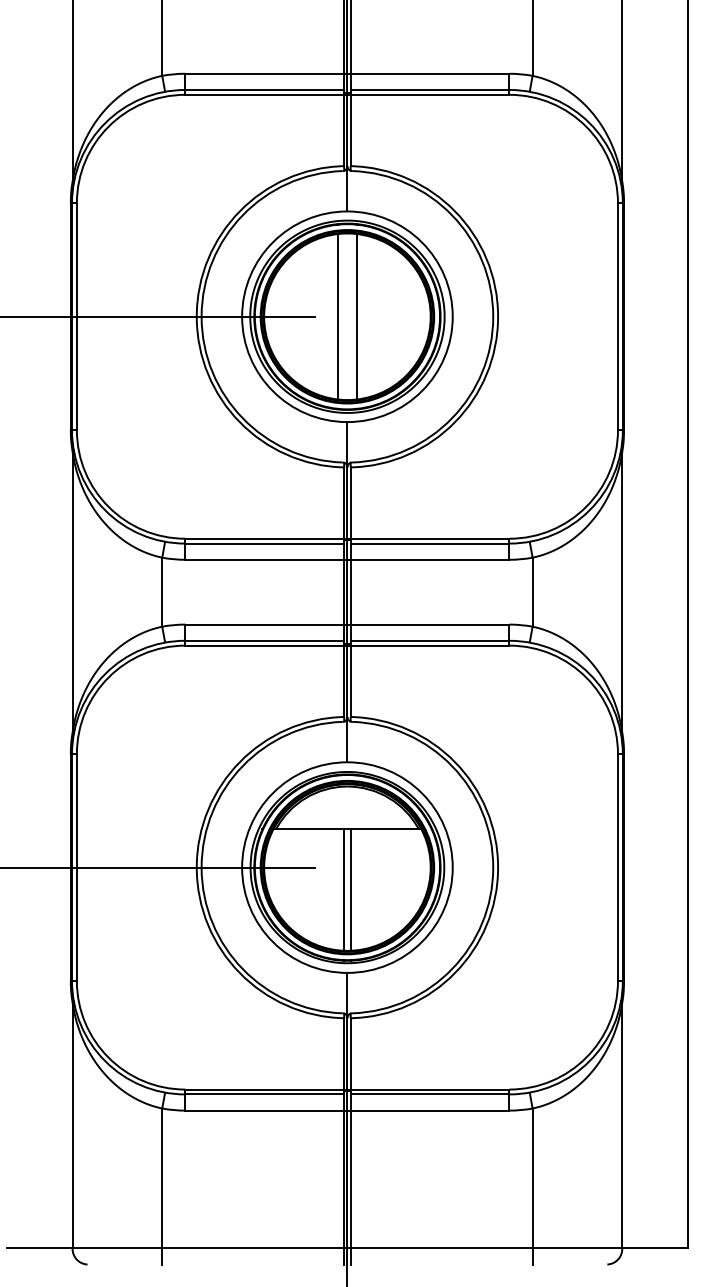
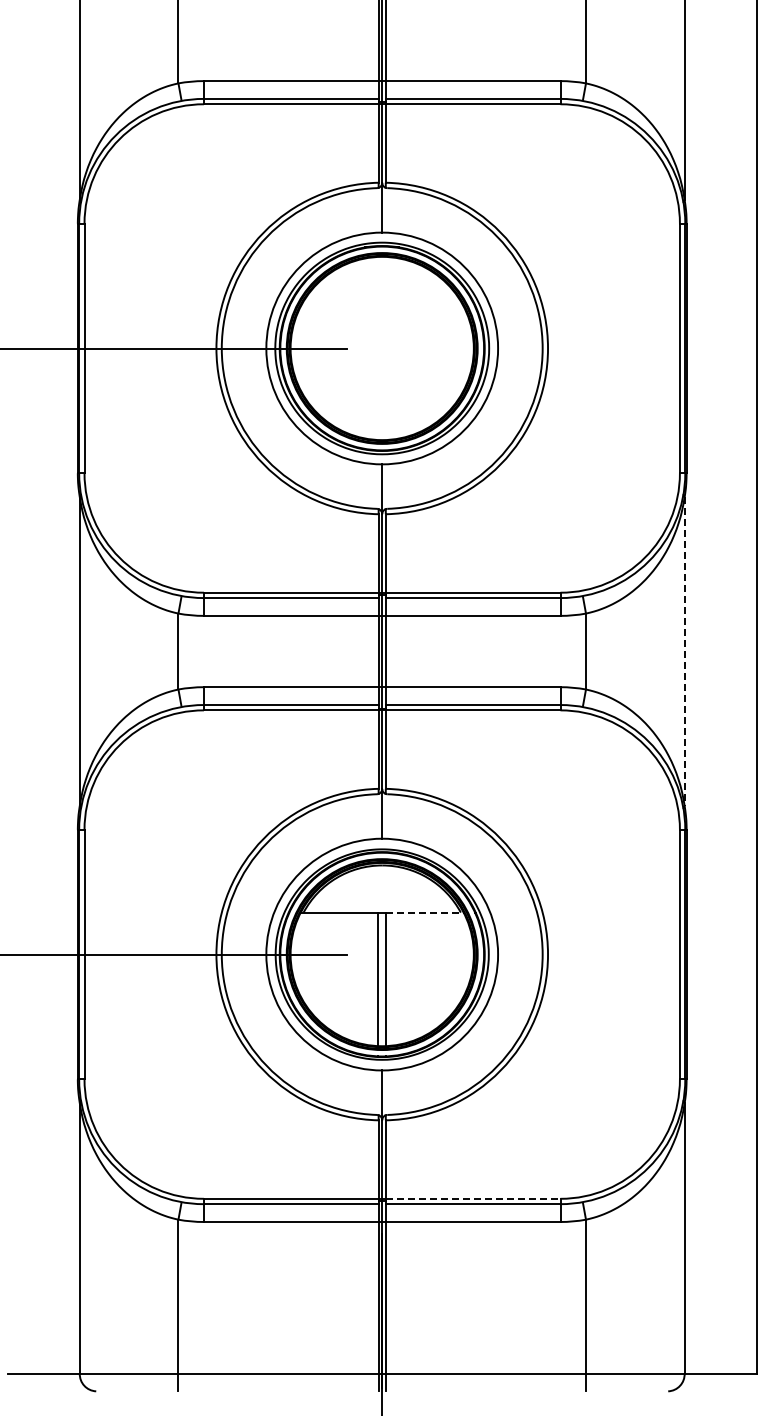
line: (337, 316) -> (371, 348), removed
line: (356, 316) -> (392, 348), removed
line: (622, 593) -> (684, 652), solid -> dashed
line: (386, 829) -> (425, 912), solid -> dashed
line: (430, 1089) -> (473, 1198), solid -> dashed

